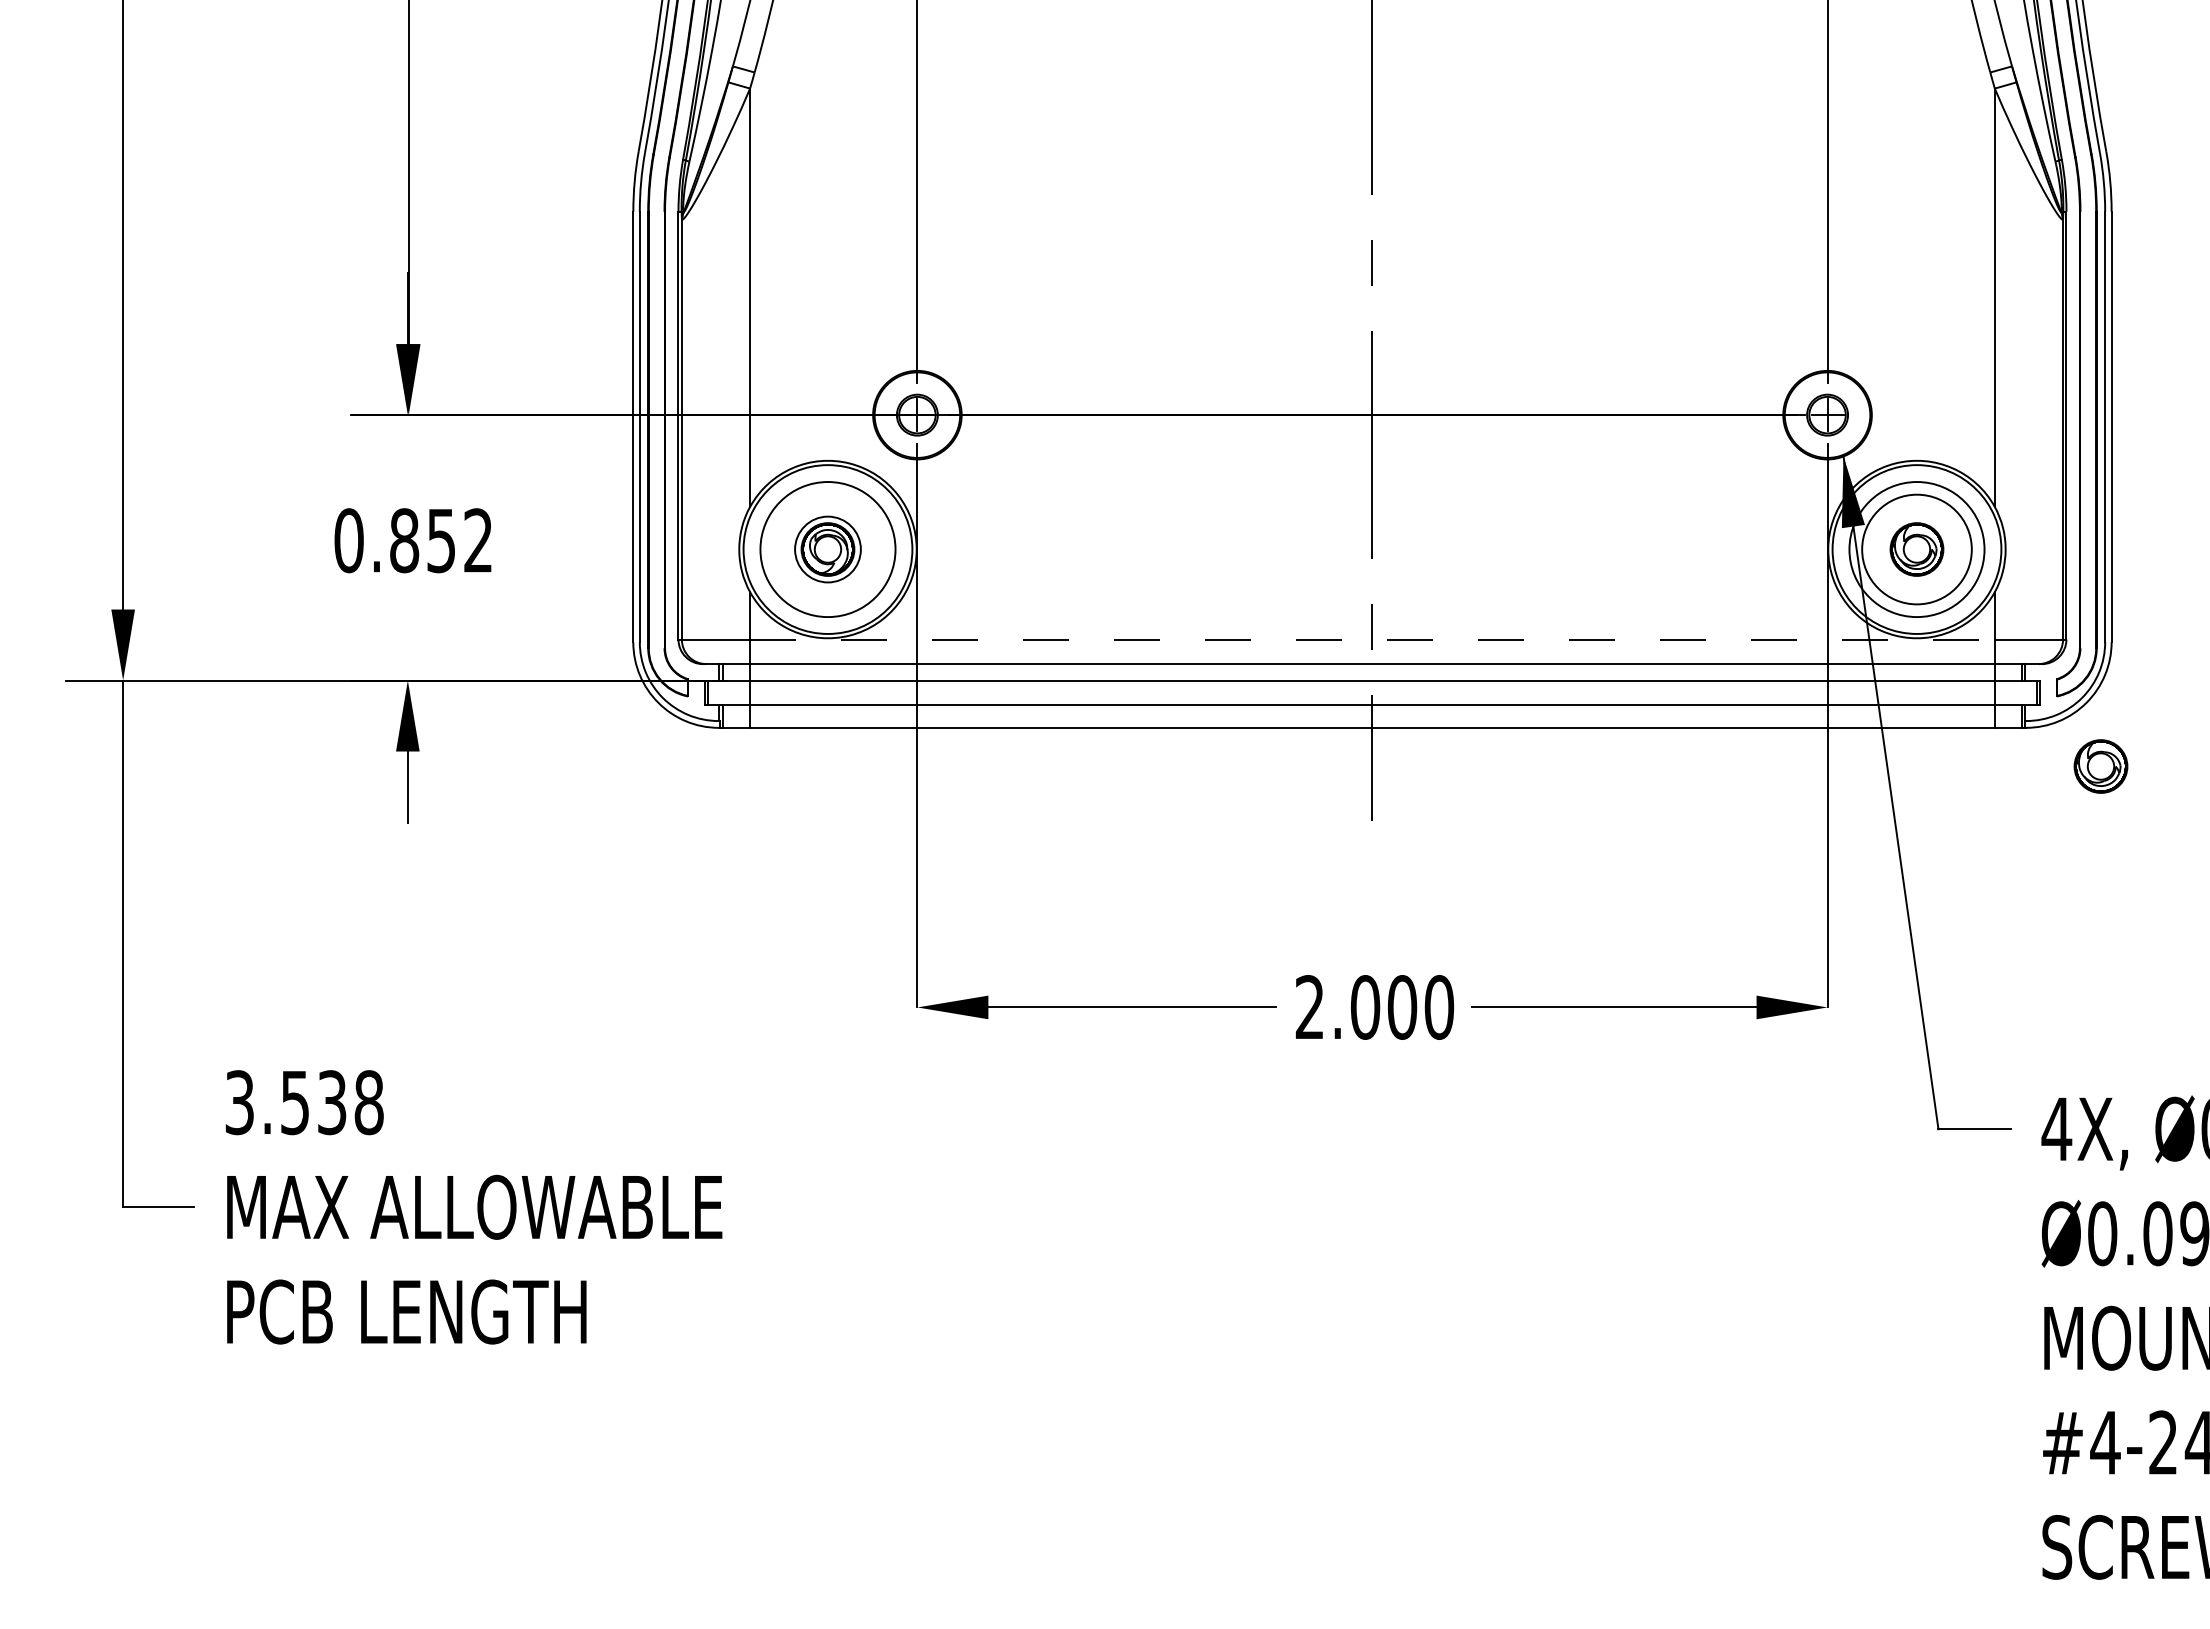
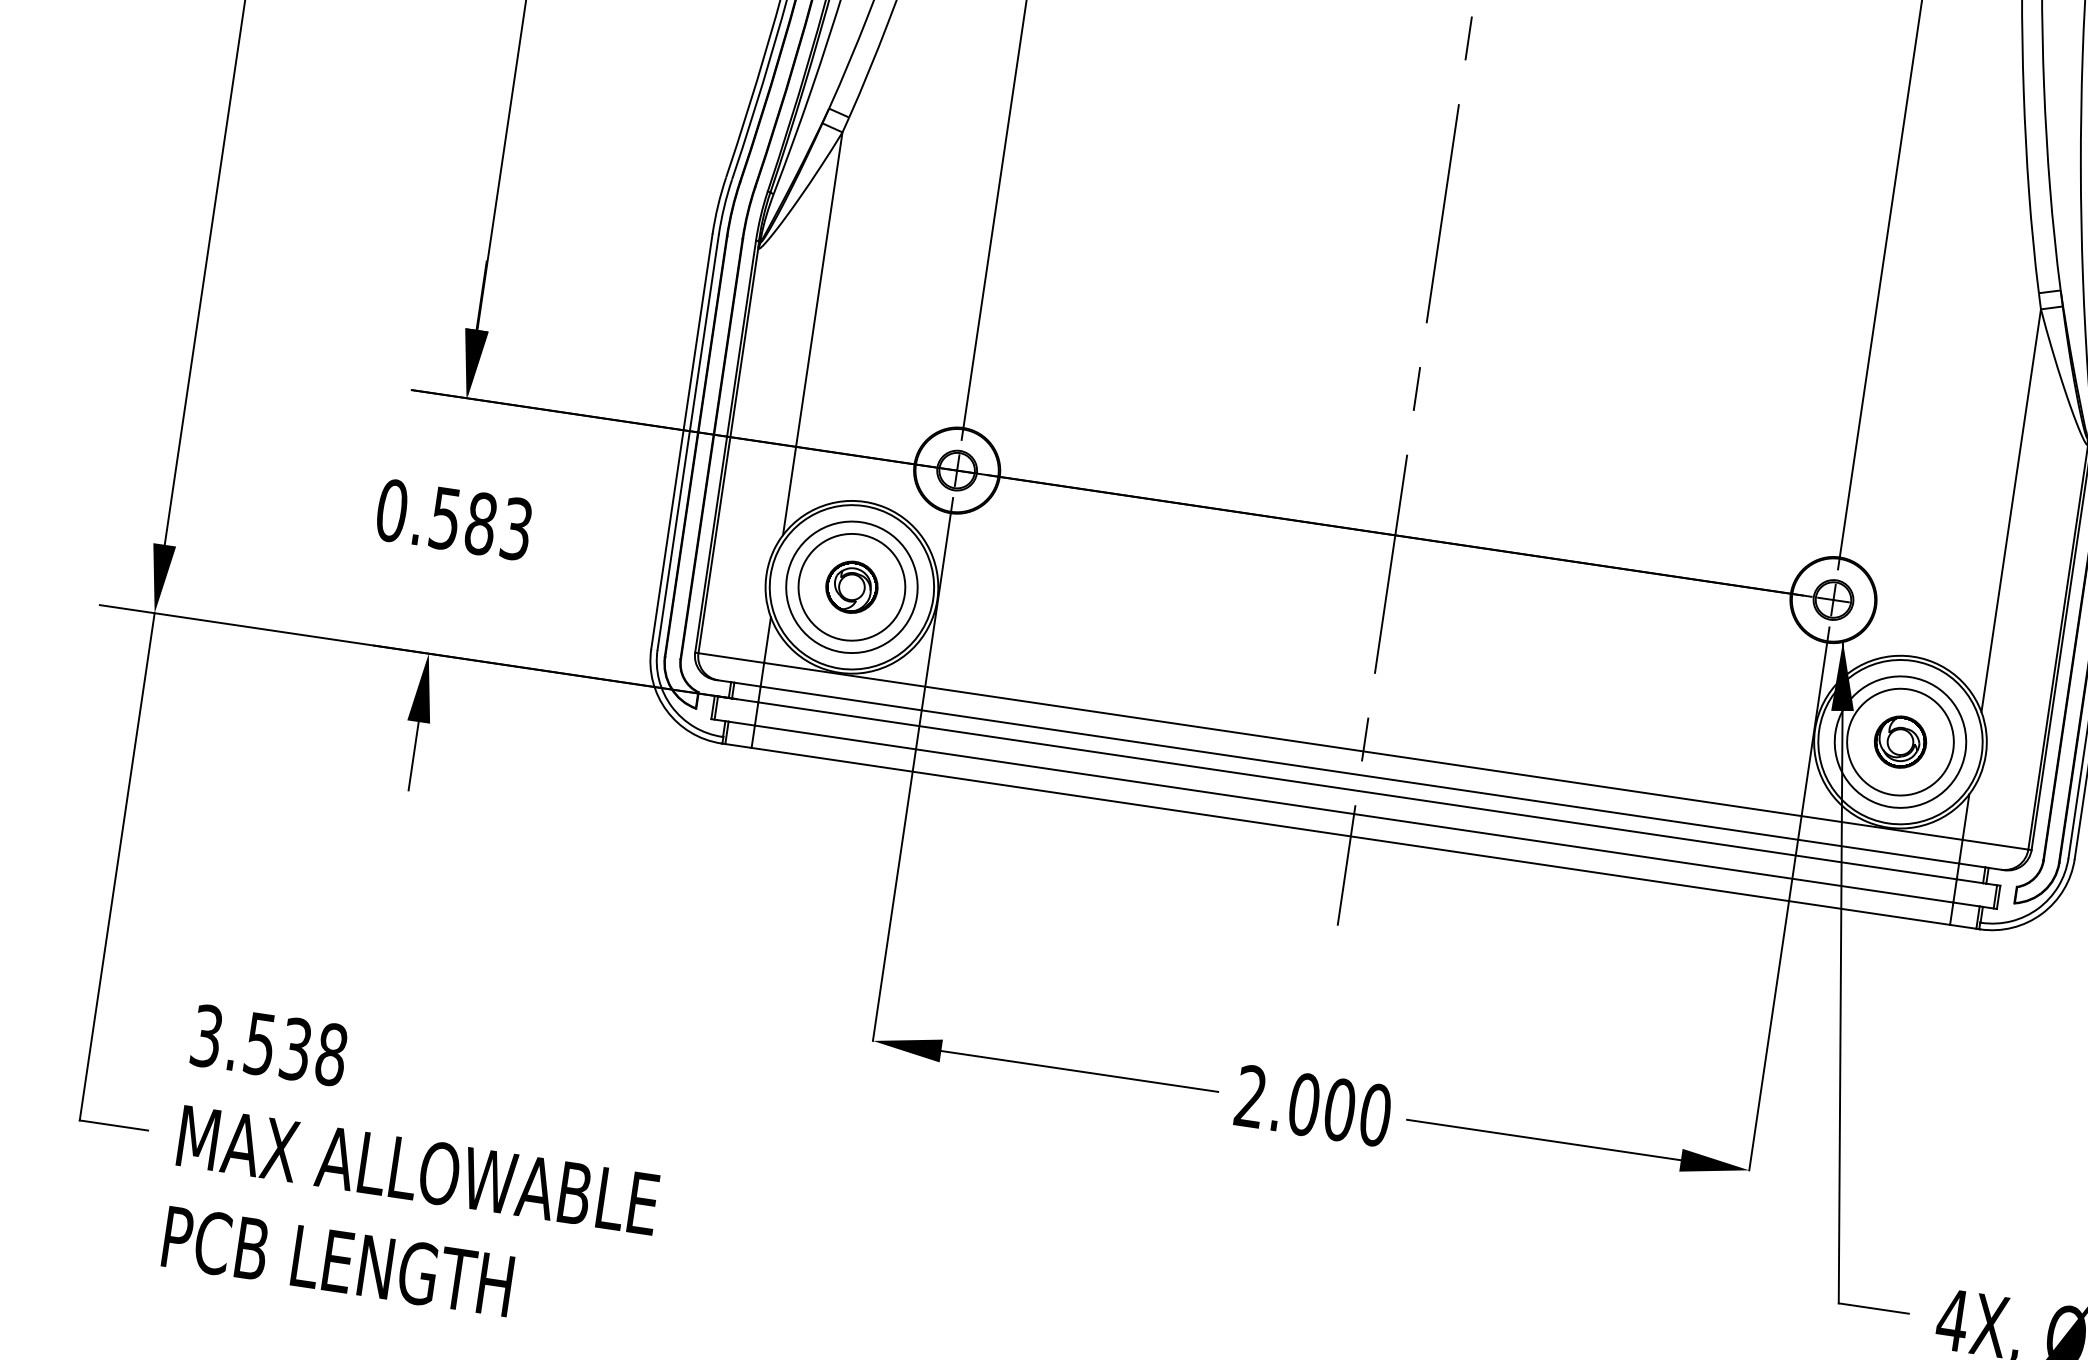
text: (441, 540) -> (481, 523), 0.852 -> 0.583
circle: (827, 549) -> (851, 587), size x1.67
line: (1372, 639) -> (1363, 751), dashed -> solid
part: (2100, 766) -> (2046, 977), removed

